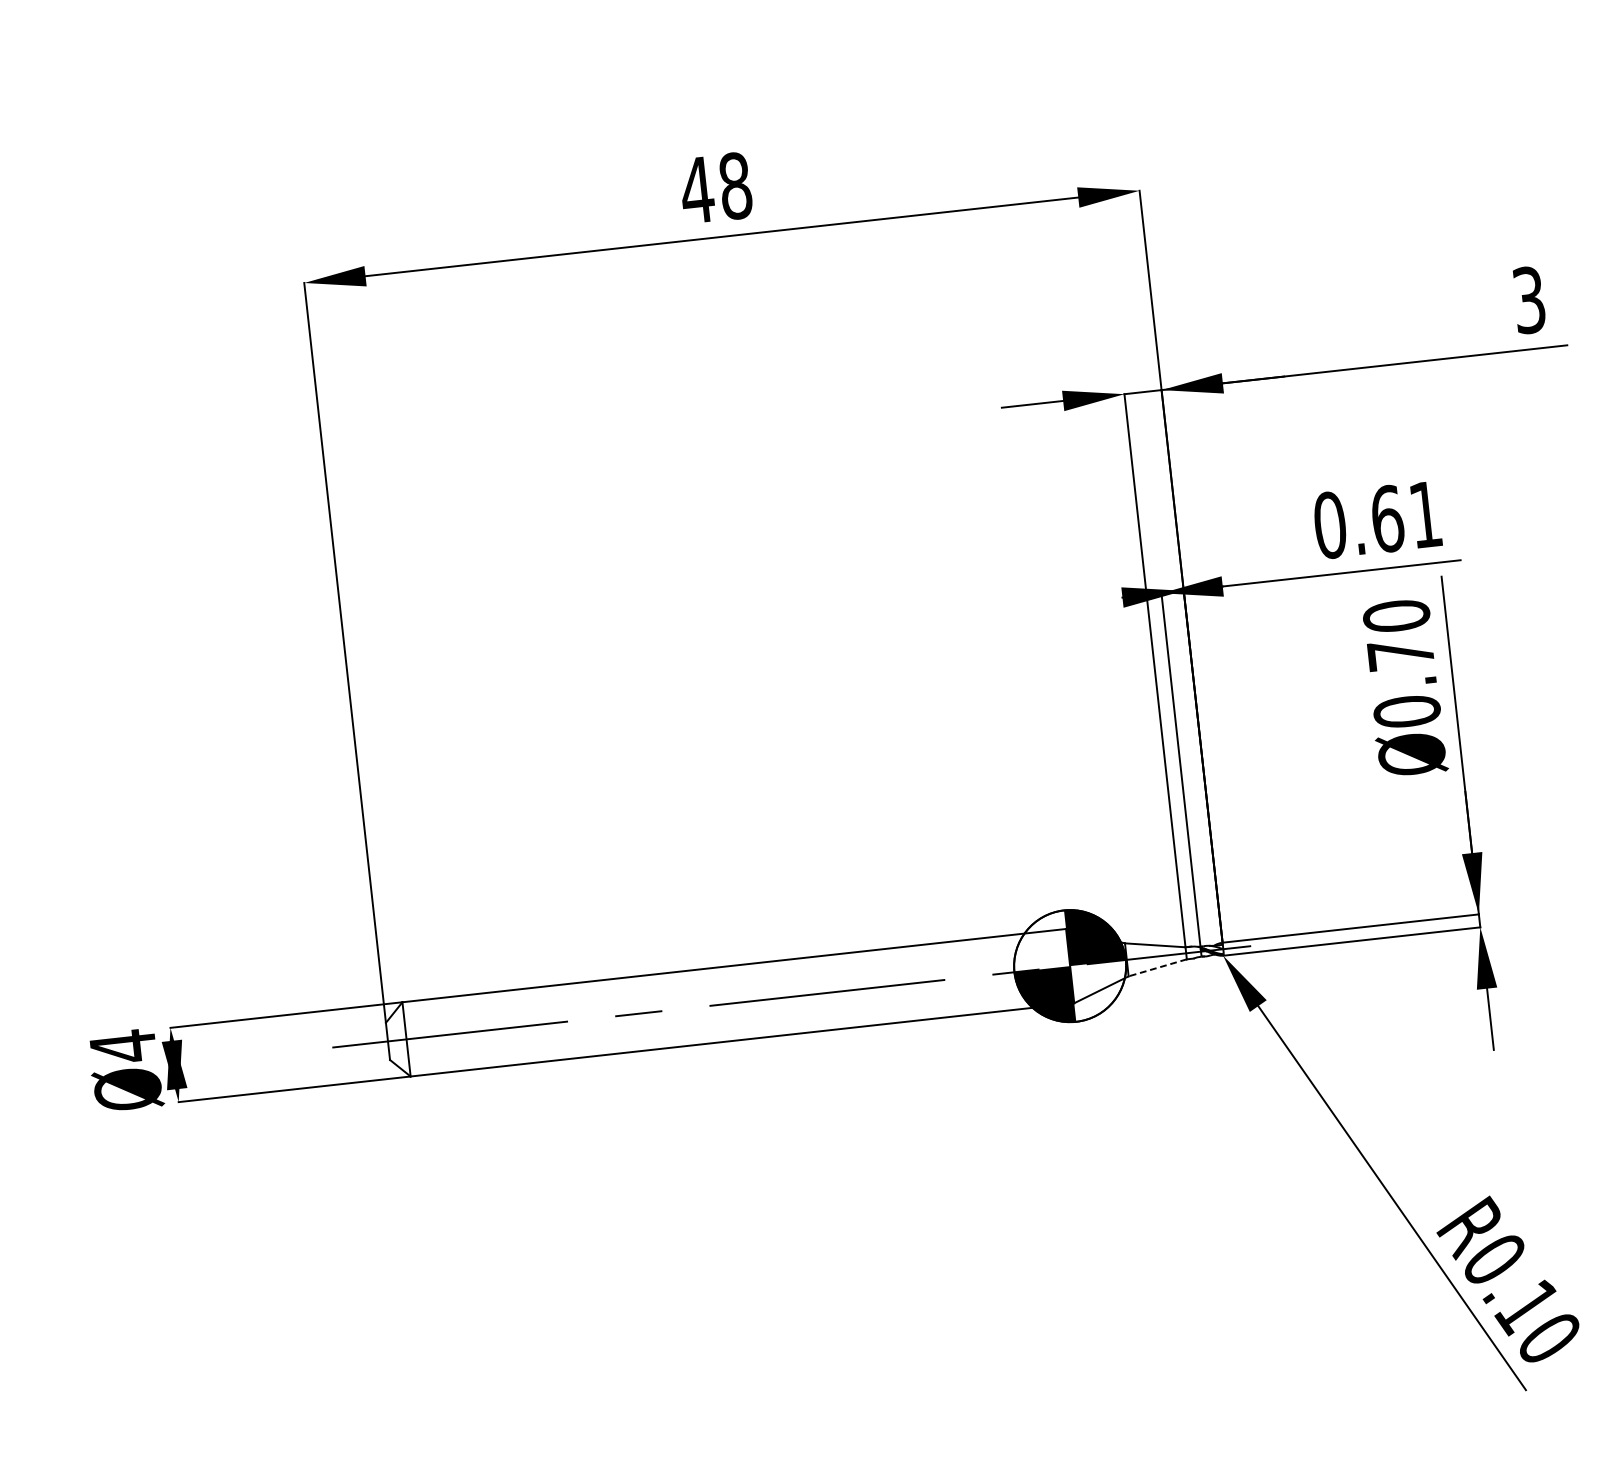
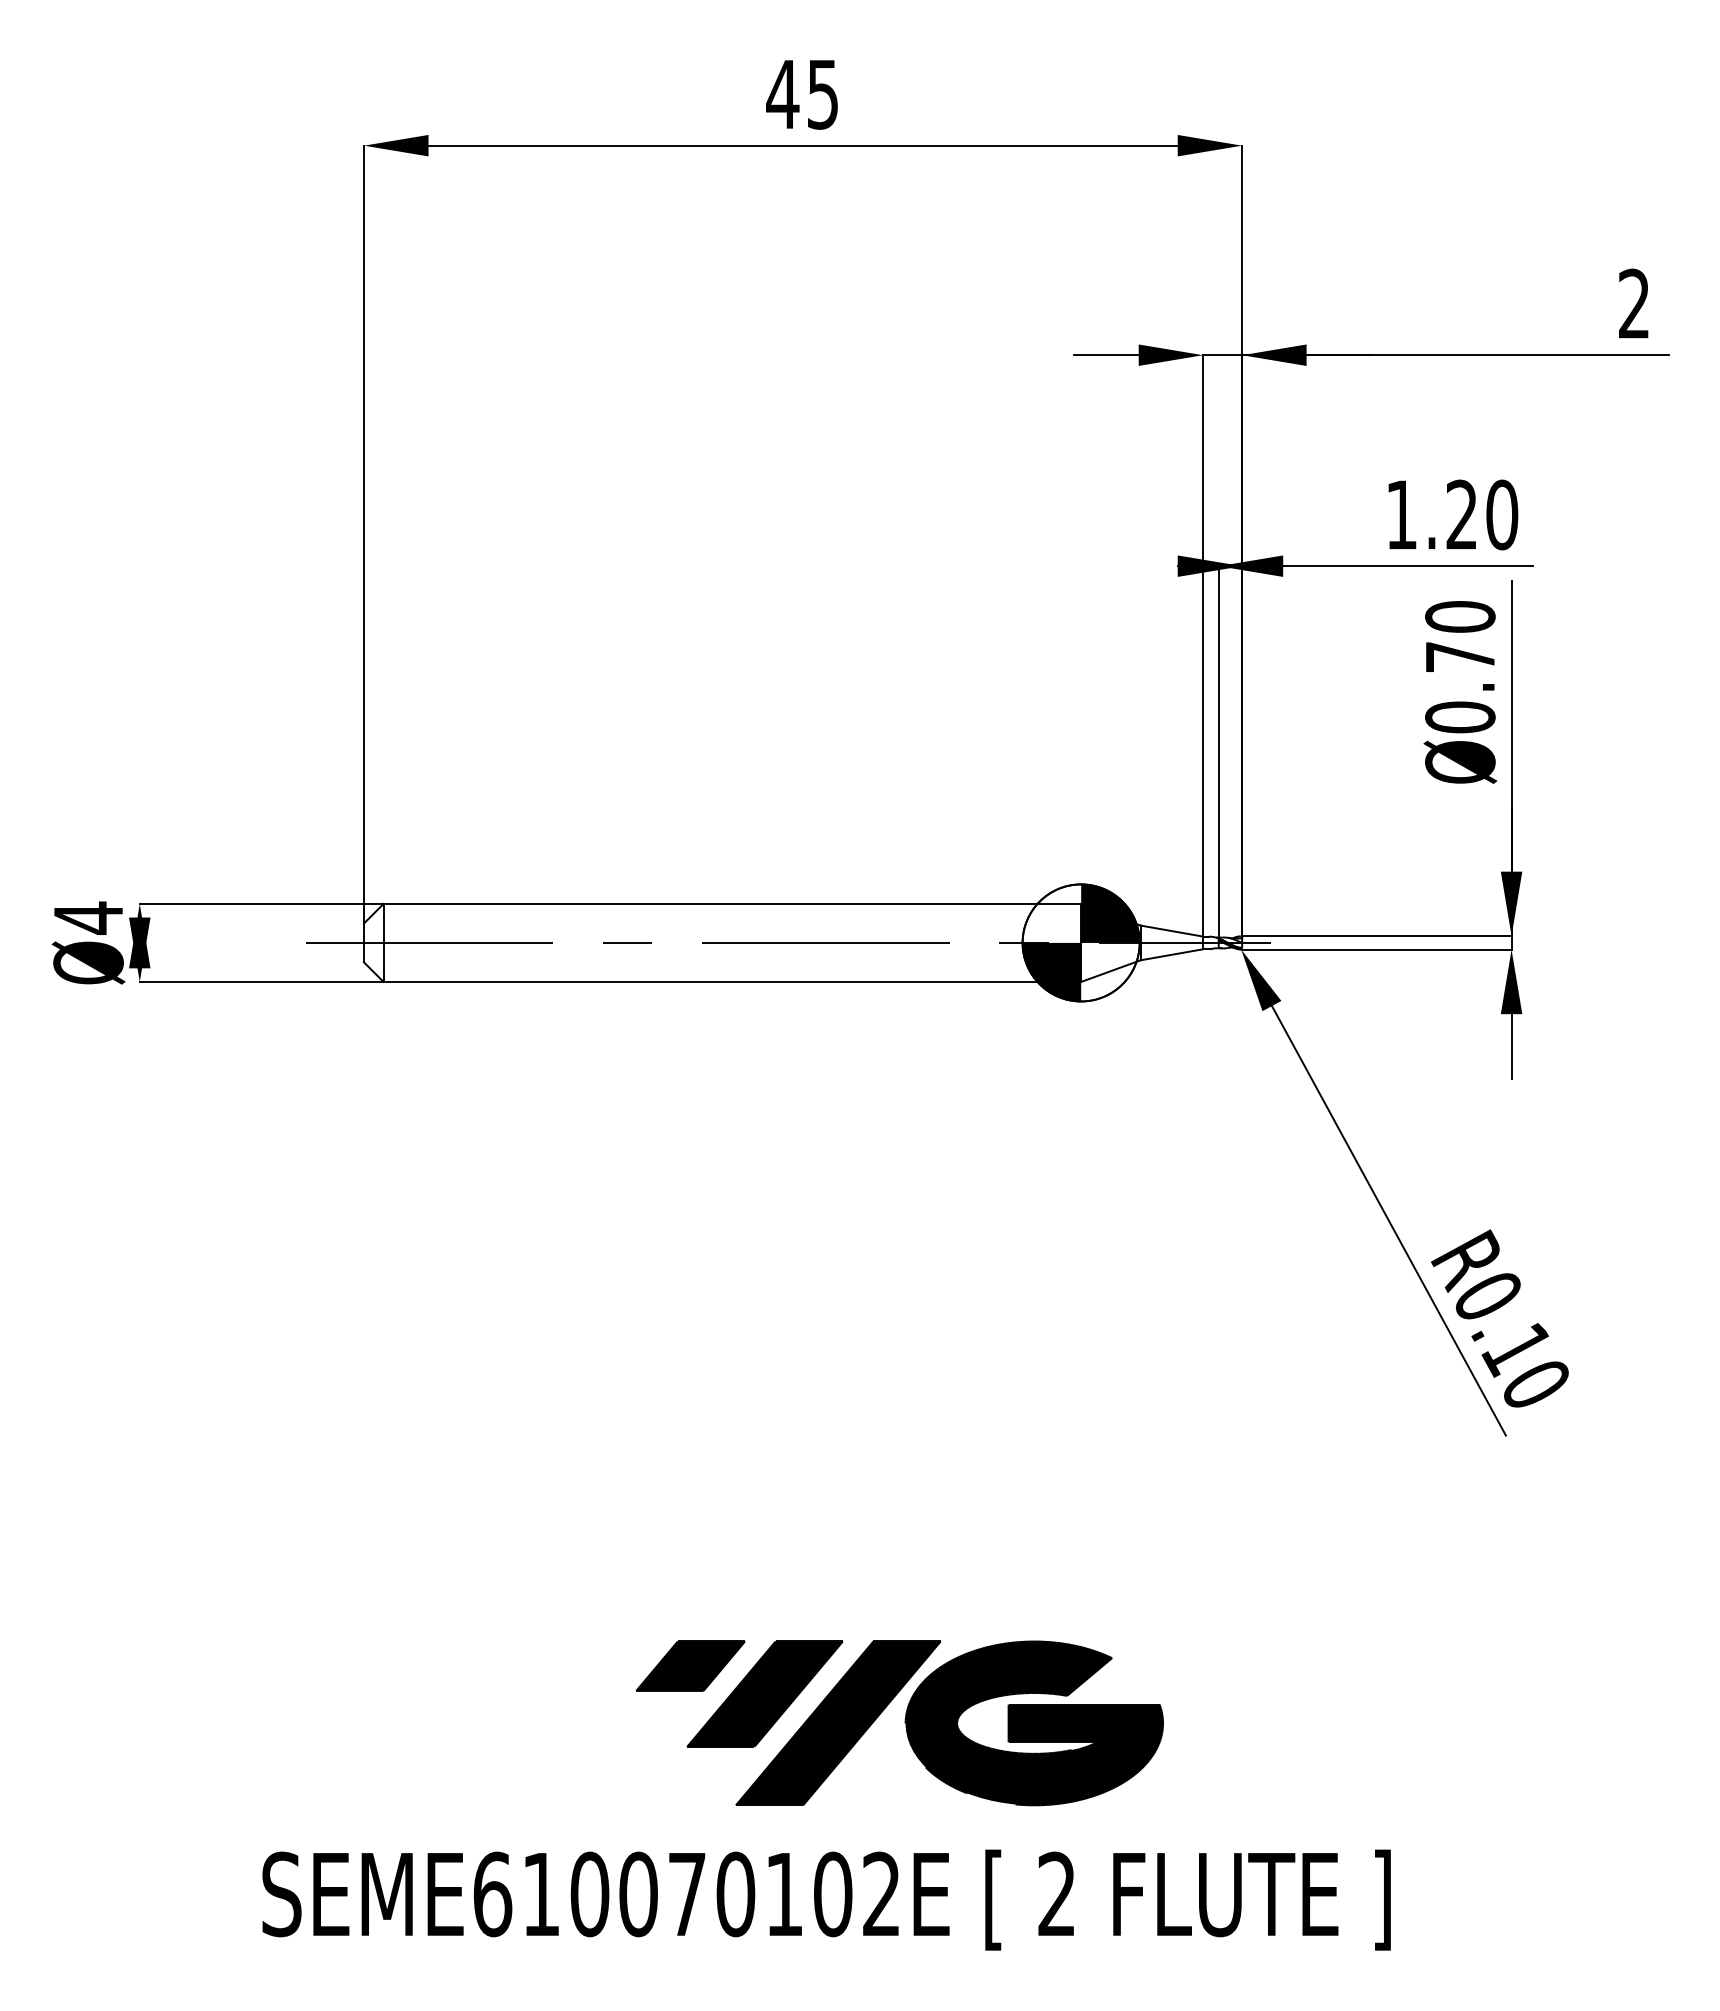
text: (734, 186) -> (822, 94), 48 -> 45
text: (1529, 299) -> (1634, 303), 3 -> 2
text: (1378, 519) -> (1452, 514), 0.61 -> 1.20
line: (1157, 967) -> (1171, 954), dashed -> solid

